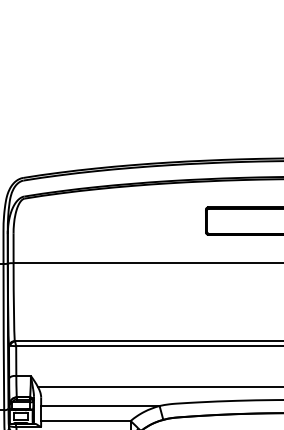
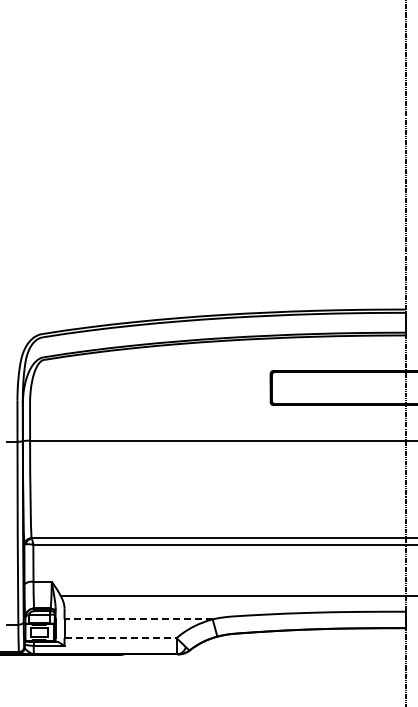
line: (100, 406) -> (138, 619), solid -> dashed
line: (85, 421) -> (120, 638), solid -> dashed

